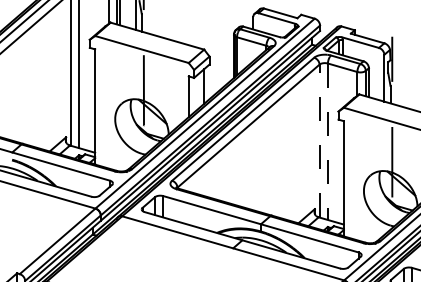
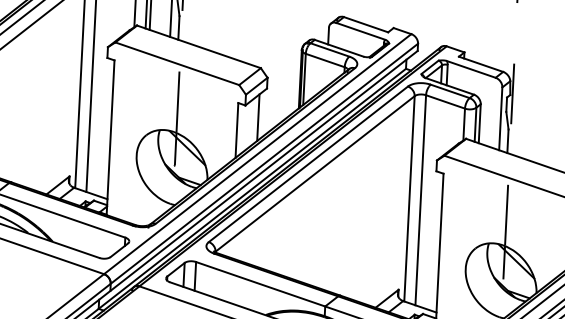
line: (319, 140) -> (409, 197), dashed -> solid
line: (327, 142) -> (420, 201), dashed -> solid

